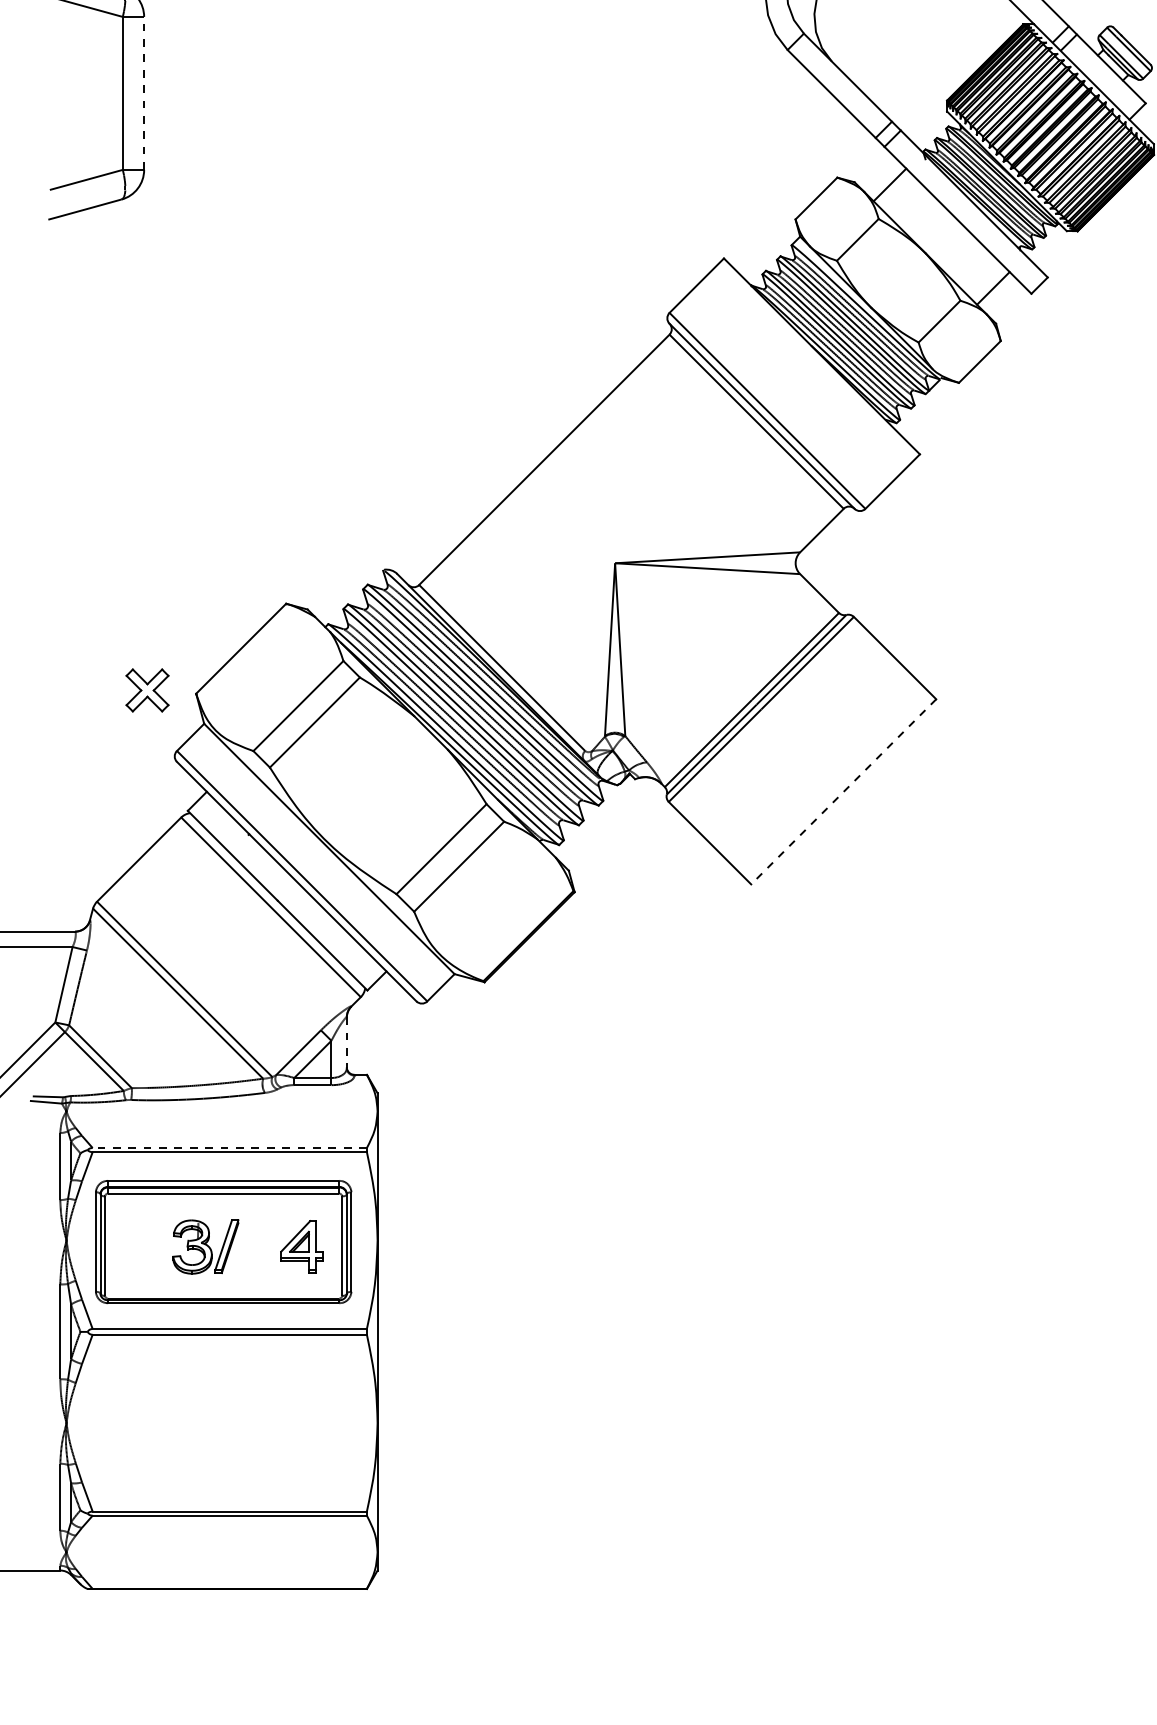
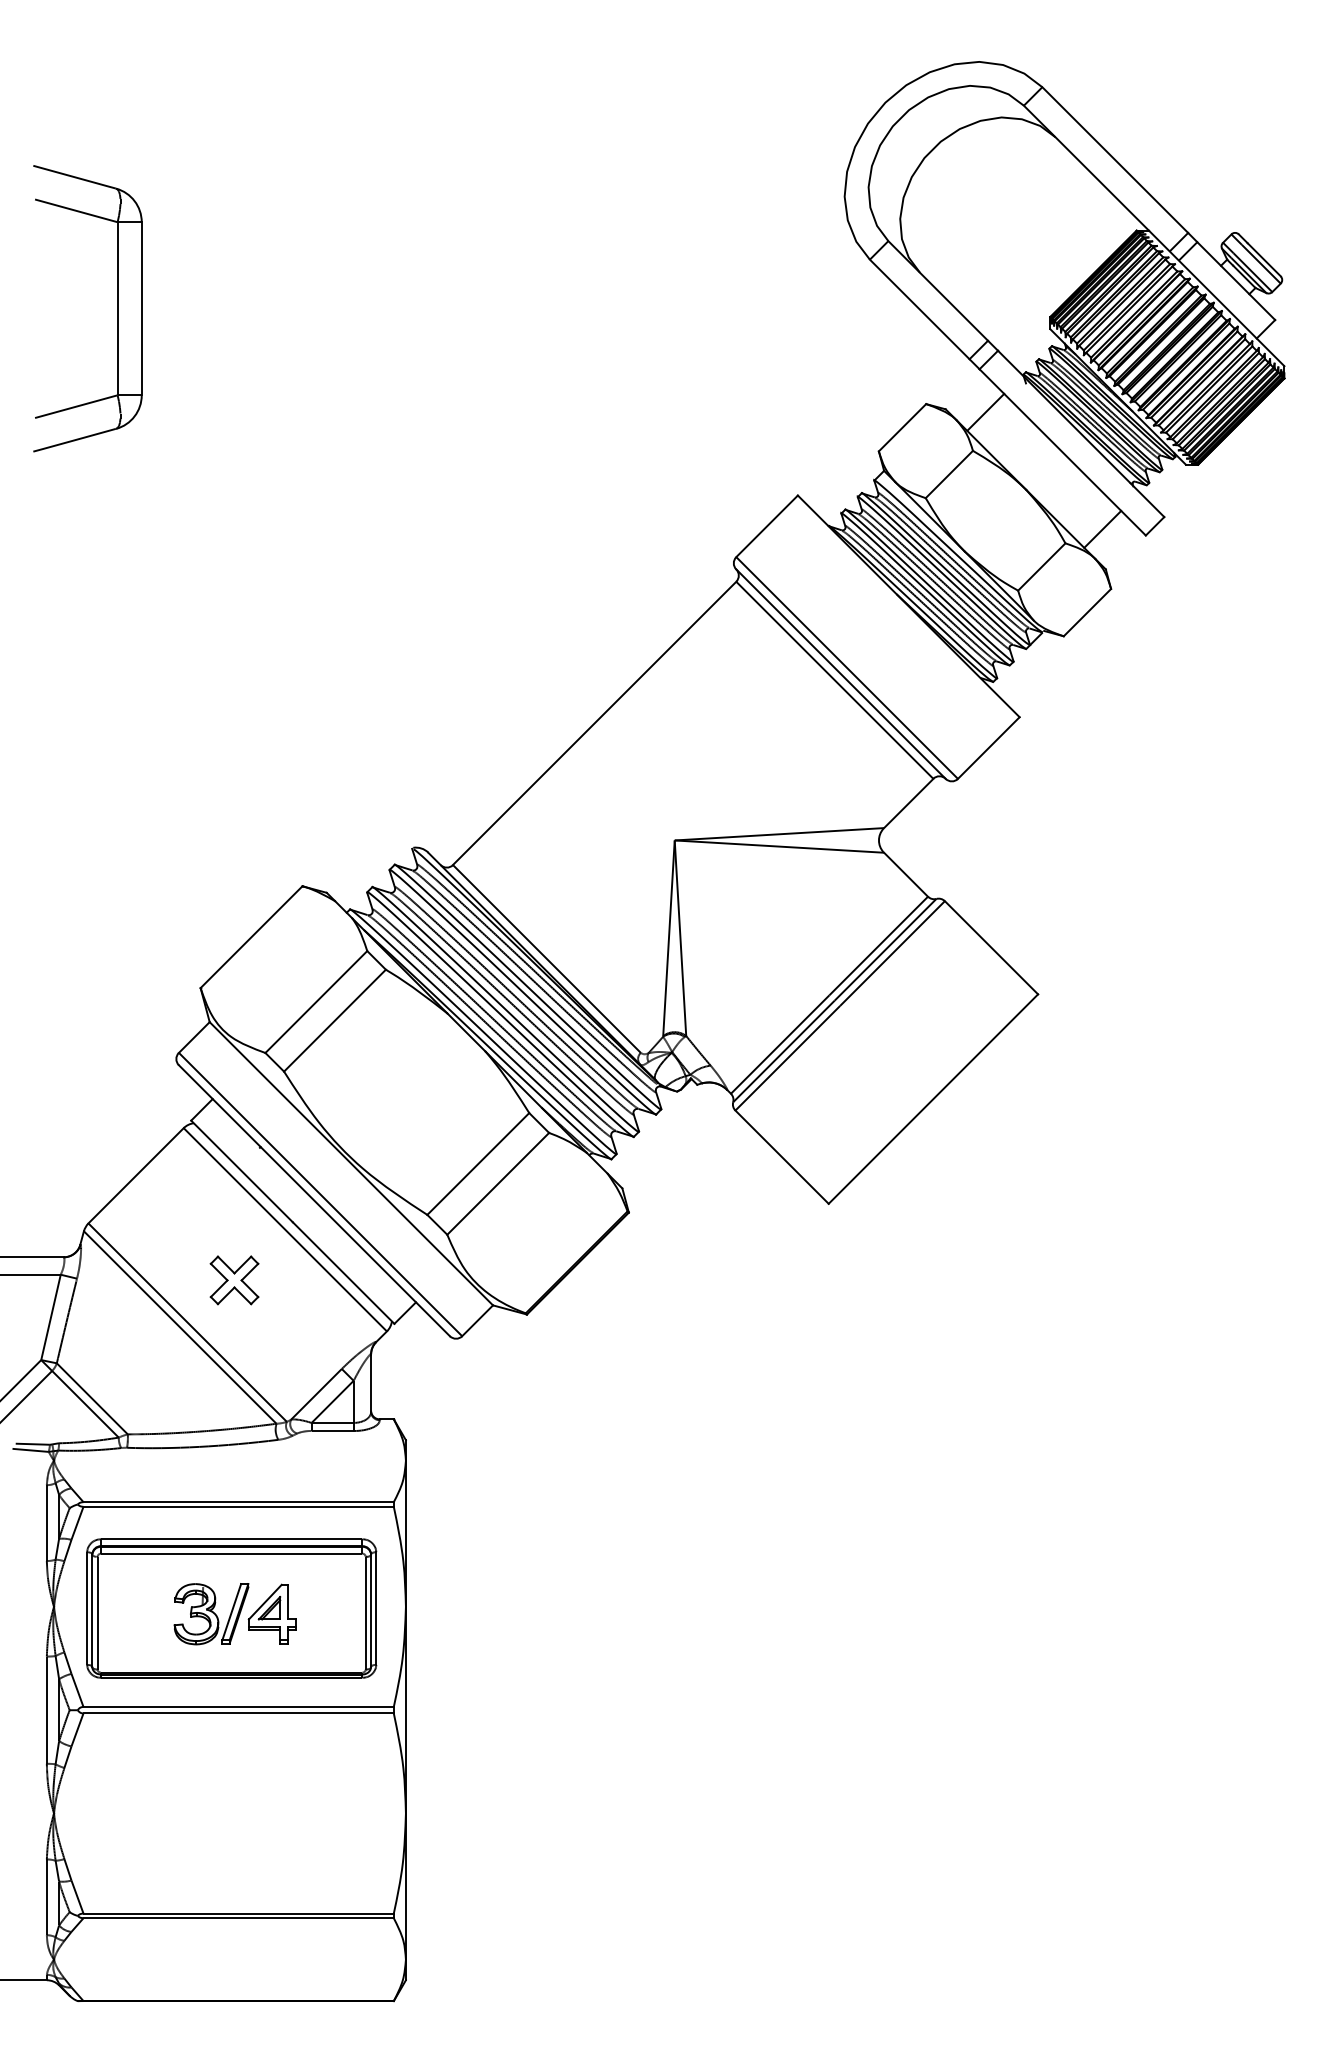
line: (143, 93) -> (141, 308), dashed -> solid
part: (147, 690) -> (234, 1280), moved
line: (843, 792) -> (933, 1099), dashed -> solid
line: (347, 1043) -> (371, 1383), dashed -> solid
line: (229, 1148) -> (238, 1502), dashed -> solid
part: (301, 1246) -> (271, 1613), moved

